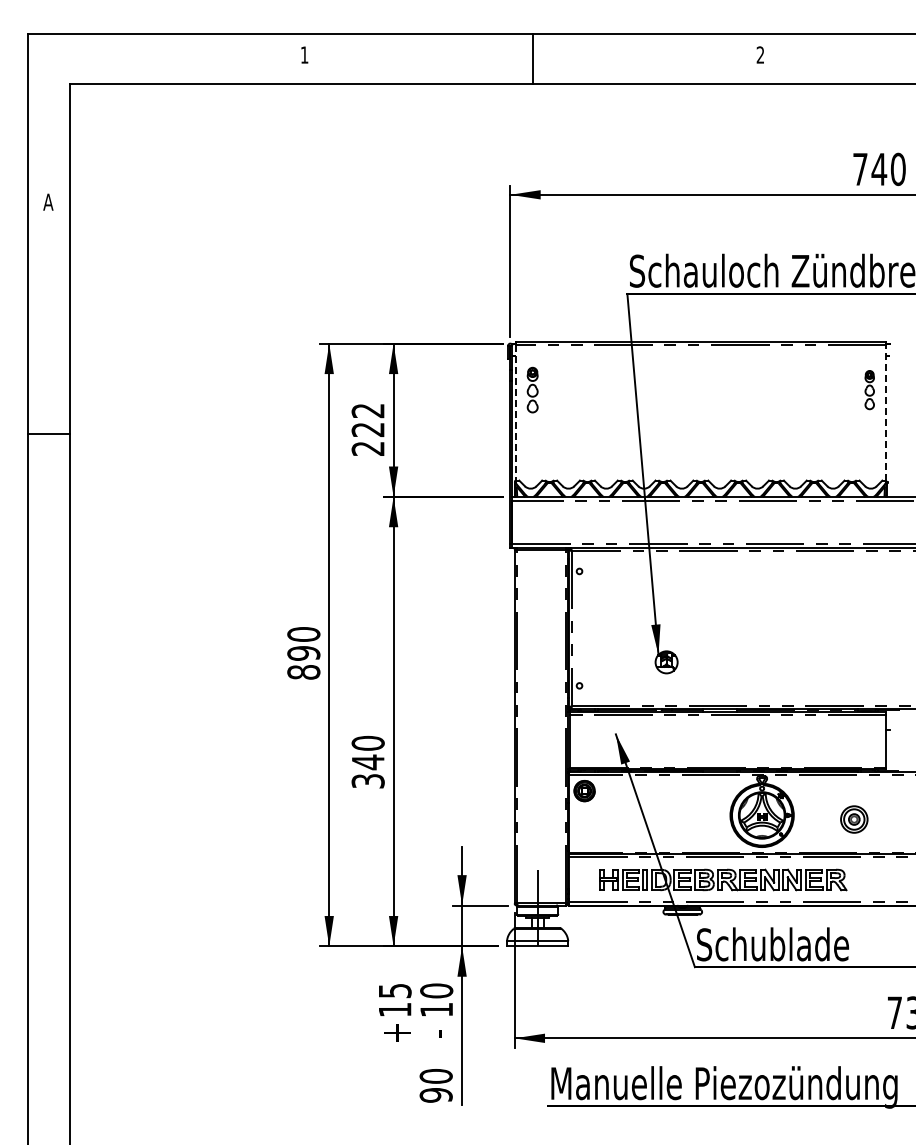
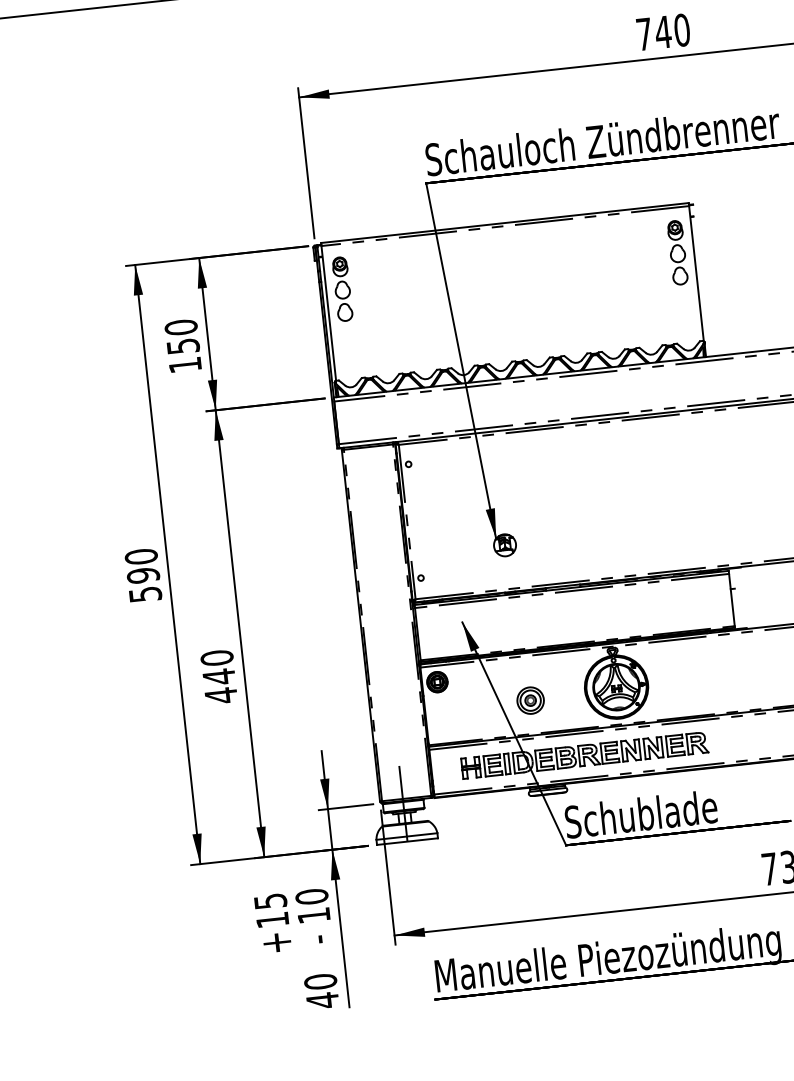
part: (532, 389) -> (342, 288), size x1.43
part: (869, 389) -> (677, 252), size x1.67
line: (516, 412) -> (328, 313), dashed -> solid
line: (886, 412) -> (696, 273), dashed -> solid
text: (367, 429) -> (182, 346), 222 -> 150
text: (303, 672) -> (145, 594), 890 -> 590
text: (367, 781) -> (220, 696), 340 -> 440
part: (854, 819) -> (530, 700), moved
text: (435, 1095) -> (322, 1000), 90 -> 40

